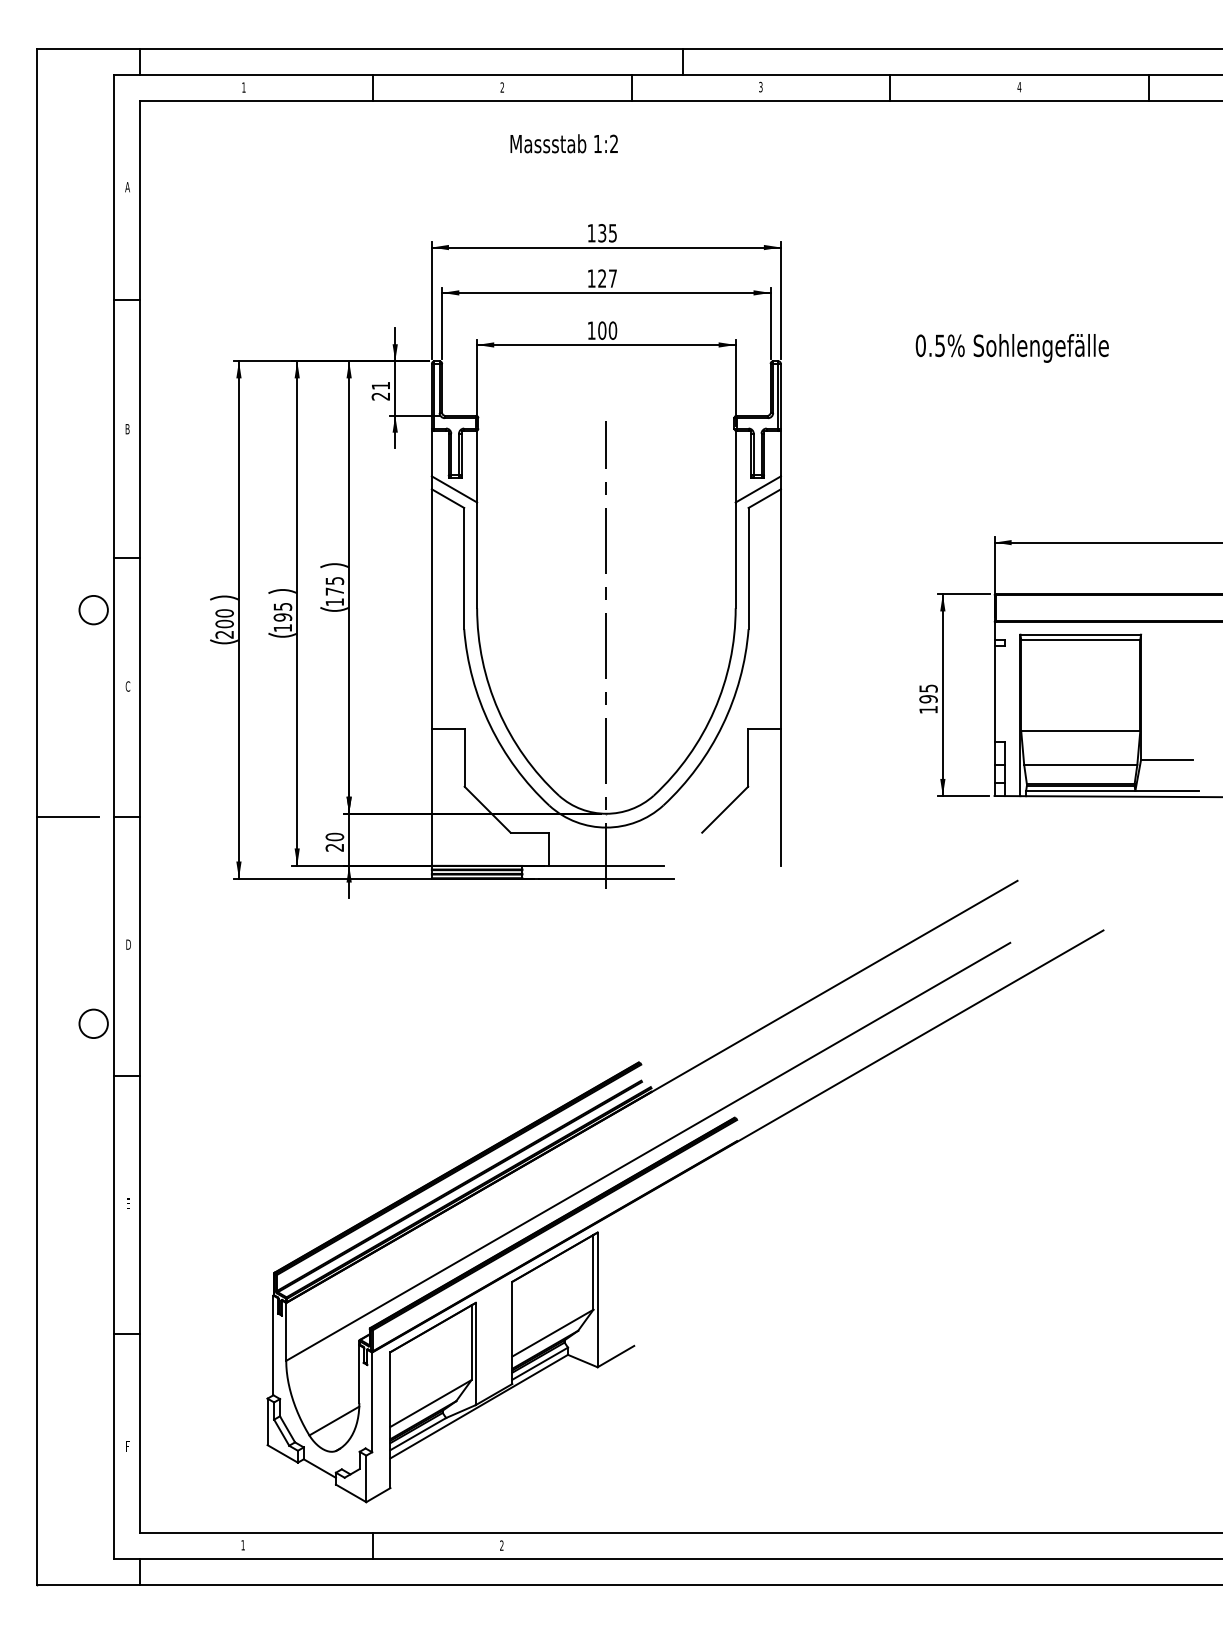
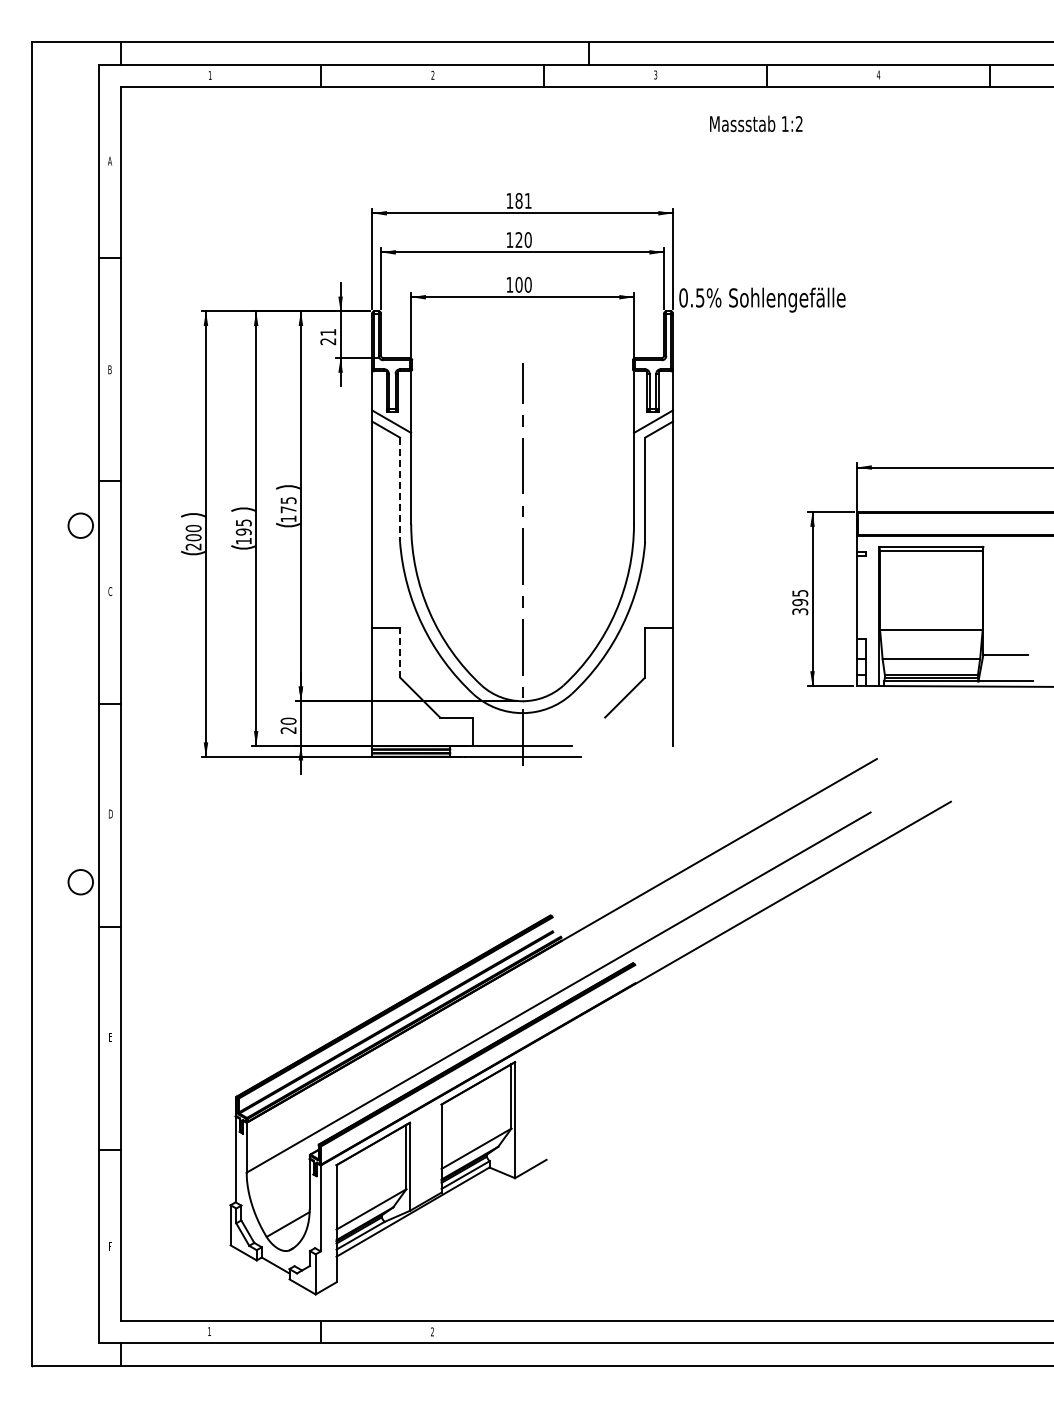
text: (564, 143) -> (756, 123), moved
text: (607, 232) -> (523, 200), 135 -> 181
text: (612, 279) -> (527, 240), 127 -> 120
text: (1012, 347) -> (762, 299), moved
line: (464, 569) -> (400, 490), solid -> dashed
text: (928, 709) -> (800, 611), 195 -> 395
line: (464, 758) -> (400, 653), solid -> dashed
line: (67, 817) -> (58, 704), removed

